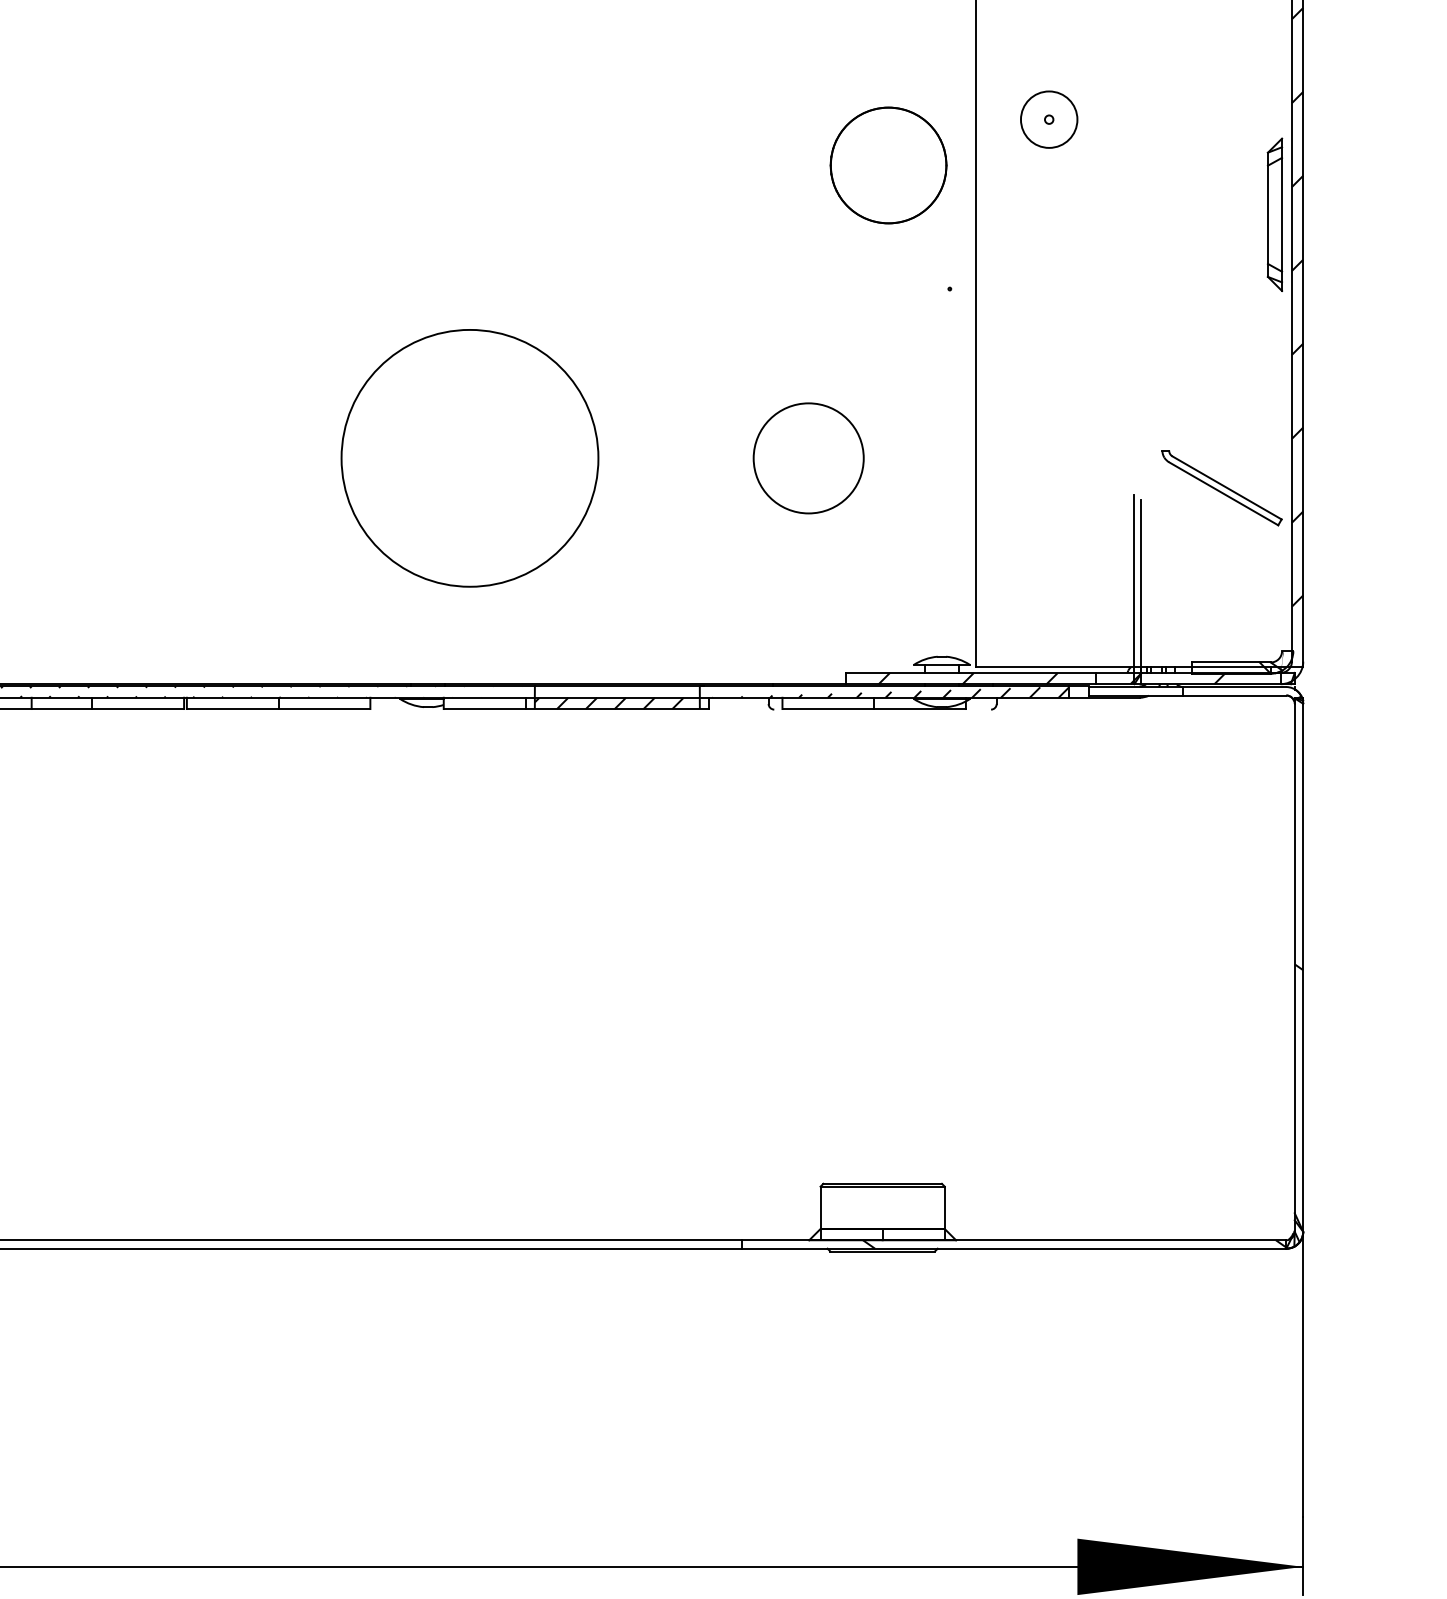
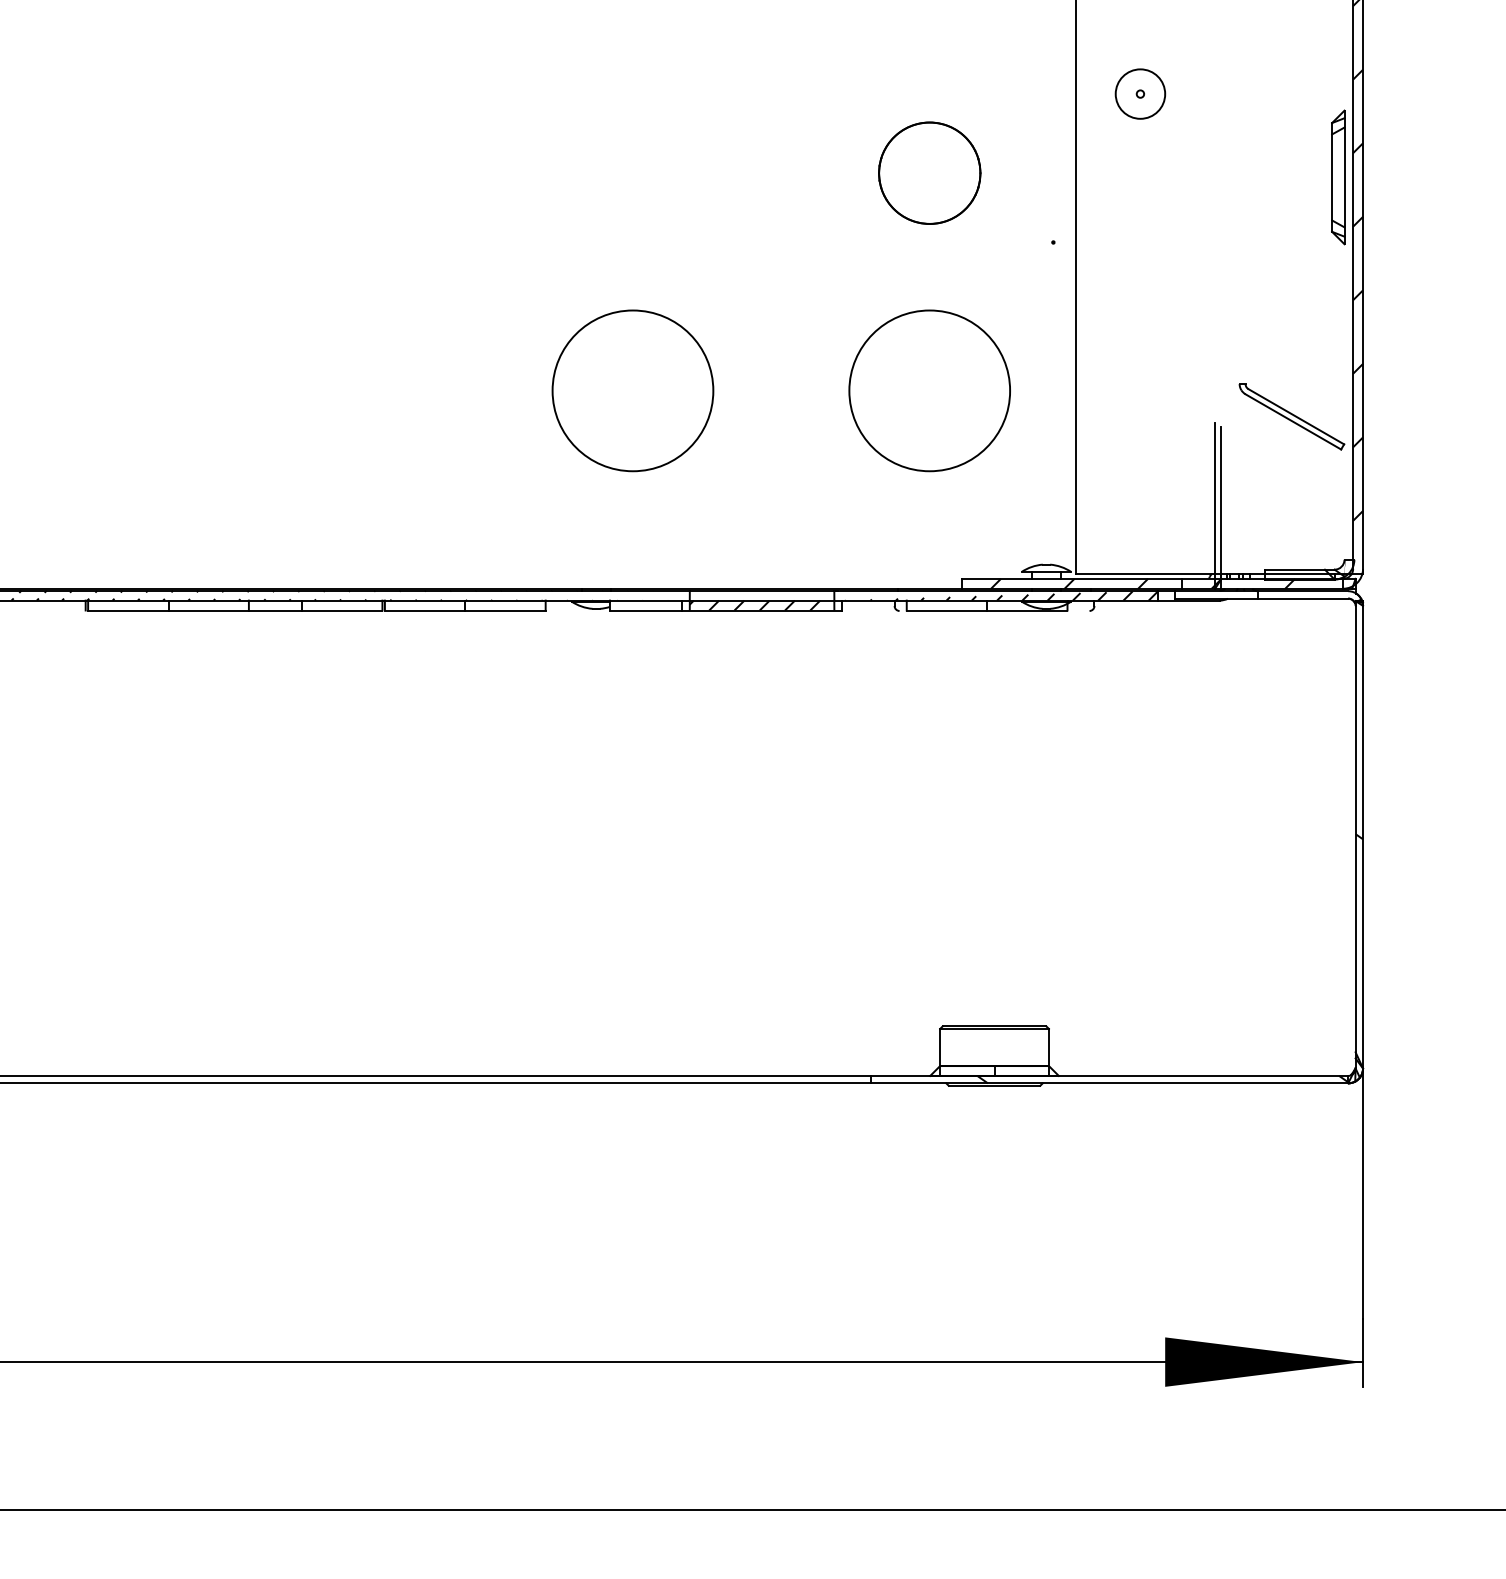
circle: (888, 164) -> (929, 172), moved
circle: (469, 457) -> (632, 390), size x0.71
circle: (808, 457) -> (929, 390), size x1.67

